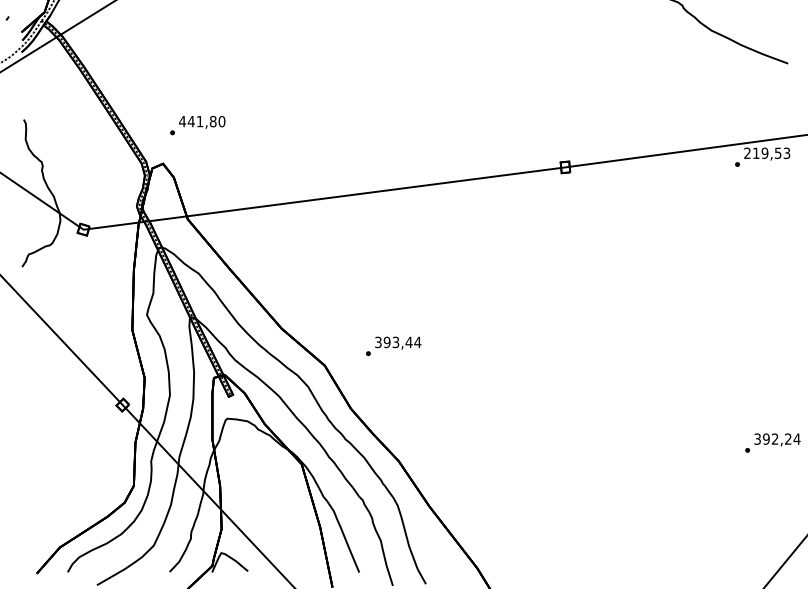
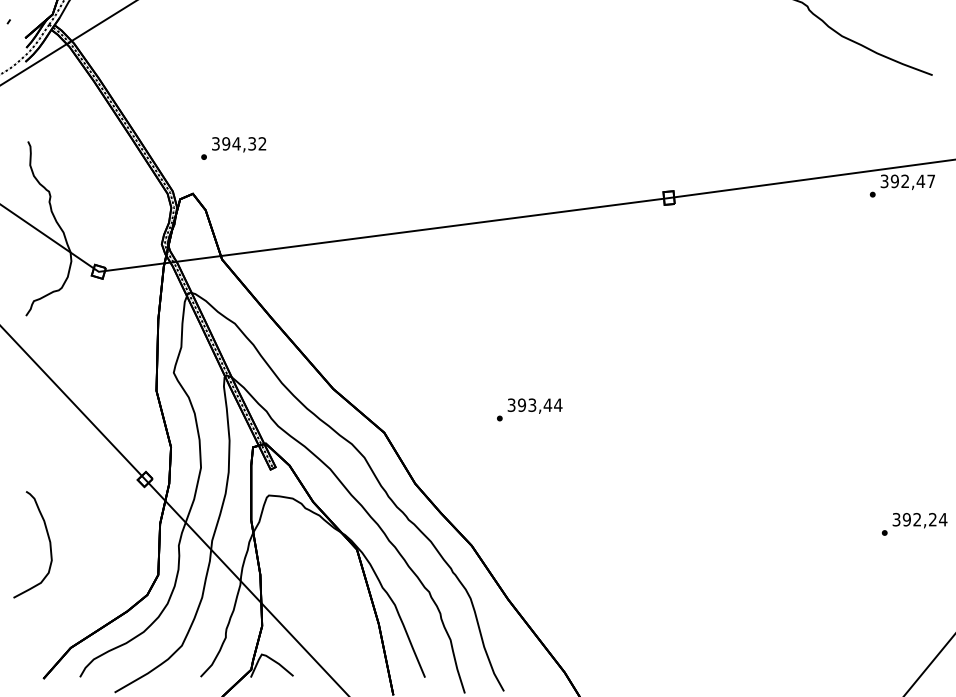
text: (201, 121) -> (238, 143), 441,80 -> 394,32
text: (767, 153) -> (908, 181), 219,53 -> 392,47
text: (393, 346) -> (529, 410), moved
curve: (40, 455) -> (47, 539), added

